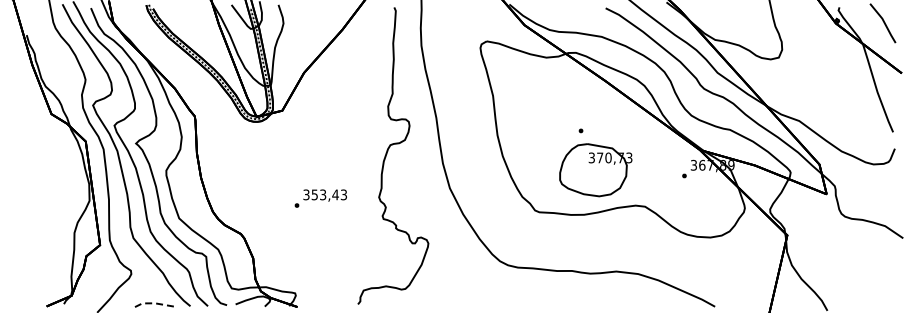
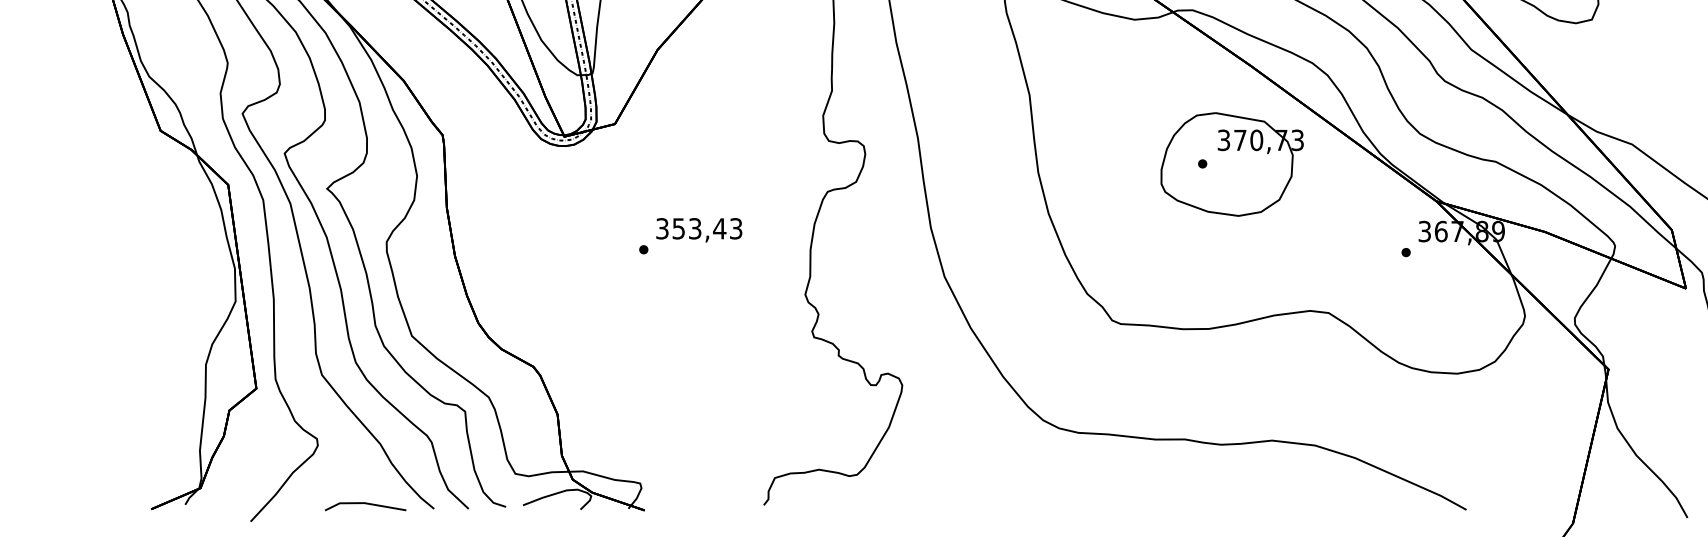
part: (595, 170) -> (1231, 165), moved
text: (320, 198) -> (690, 235), moved
line: (155, 303) -> (365, 503), dashed -> solid

